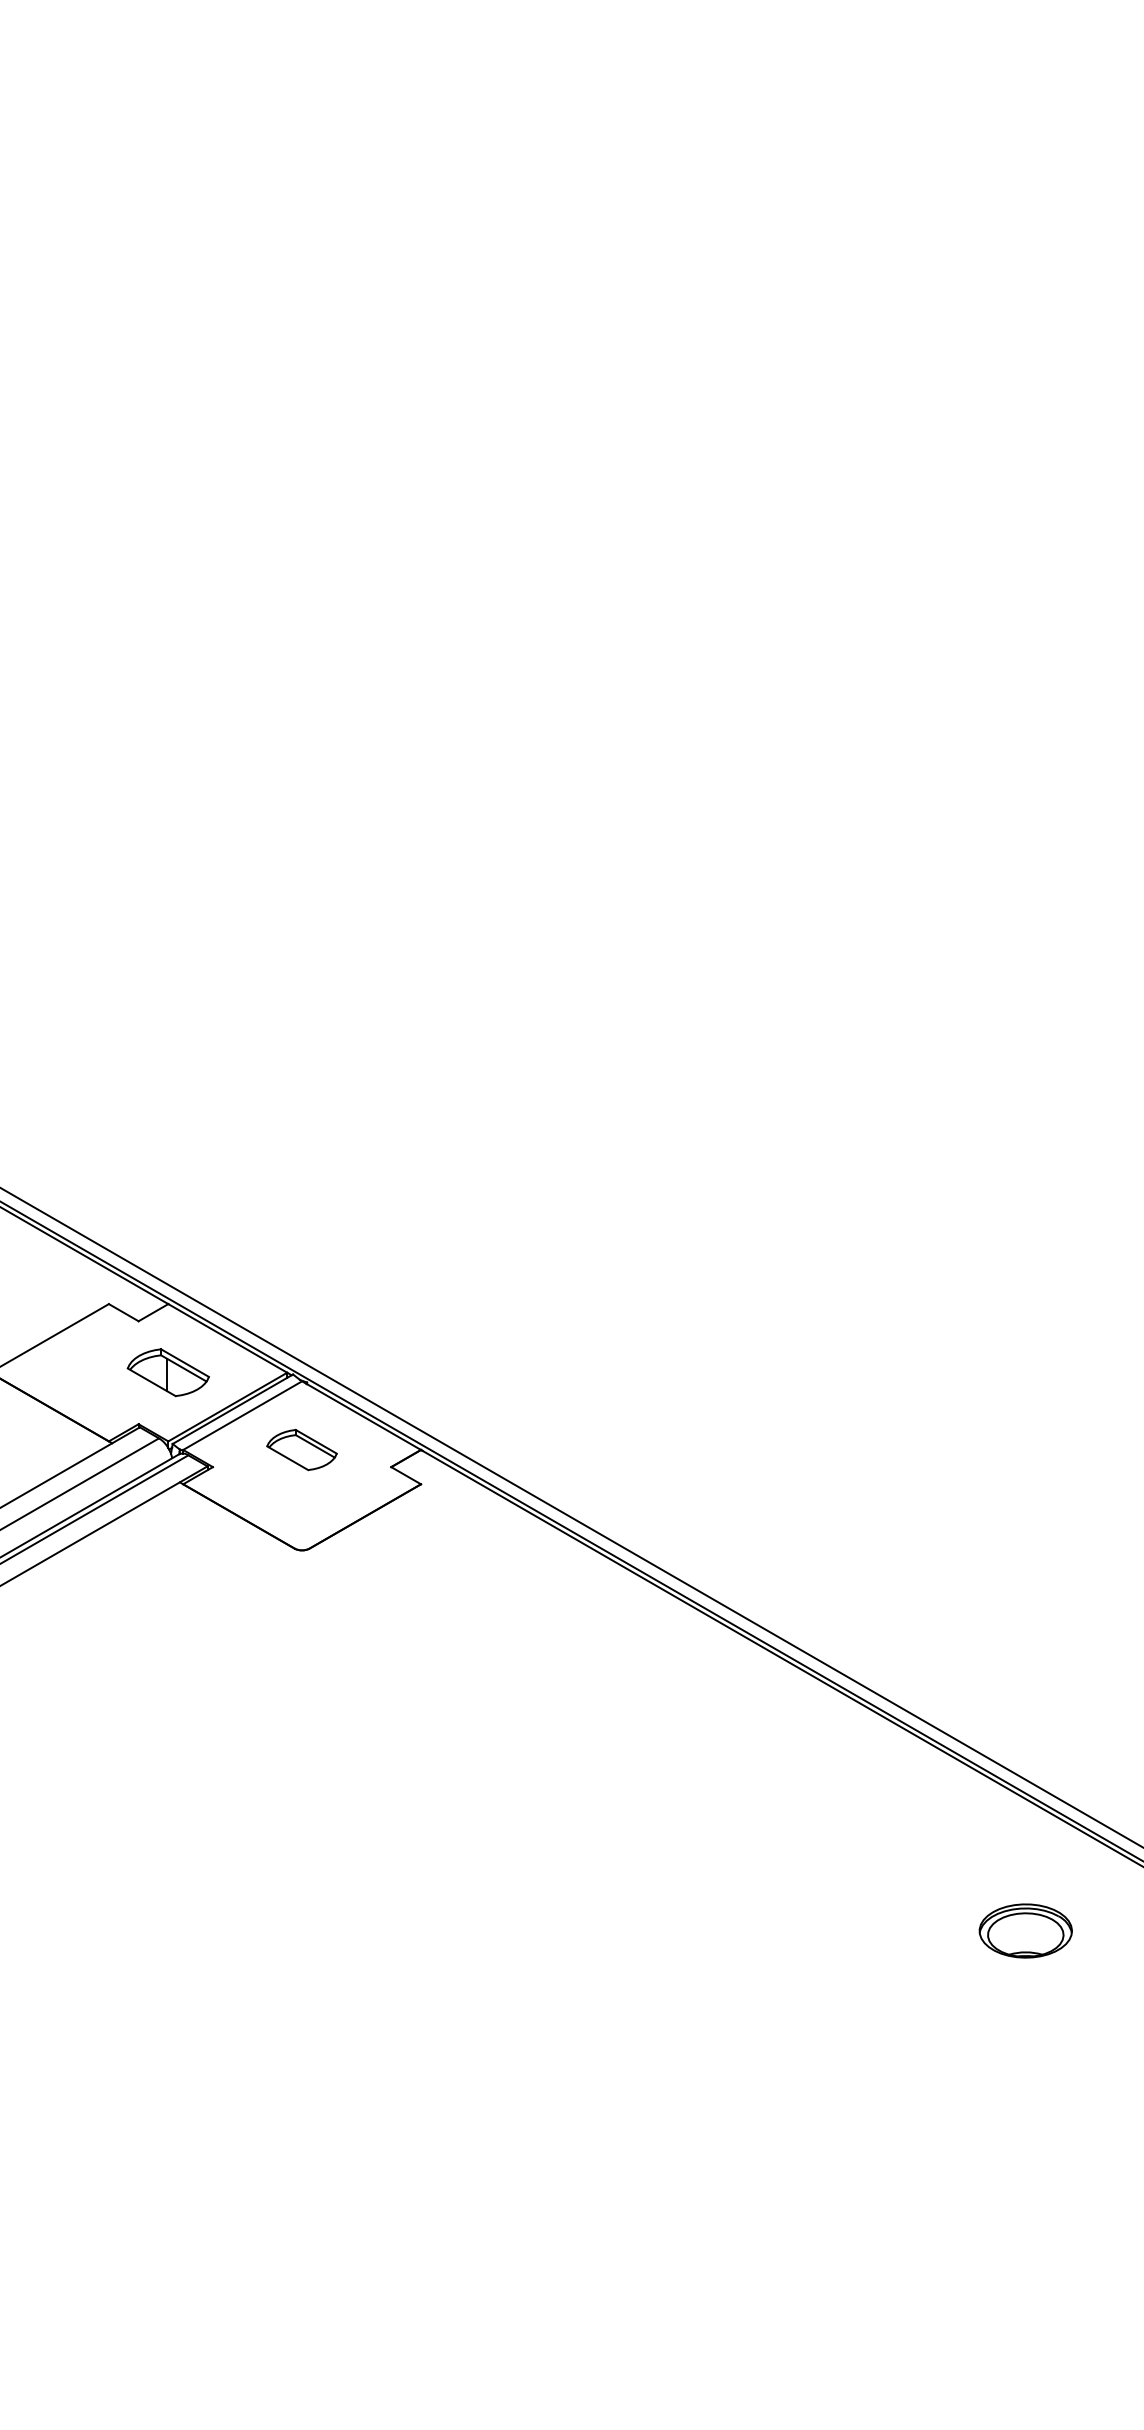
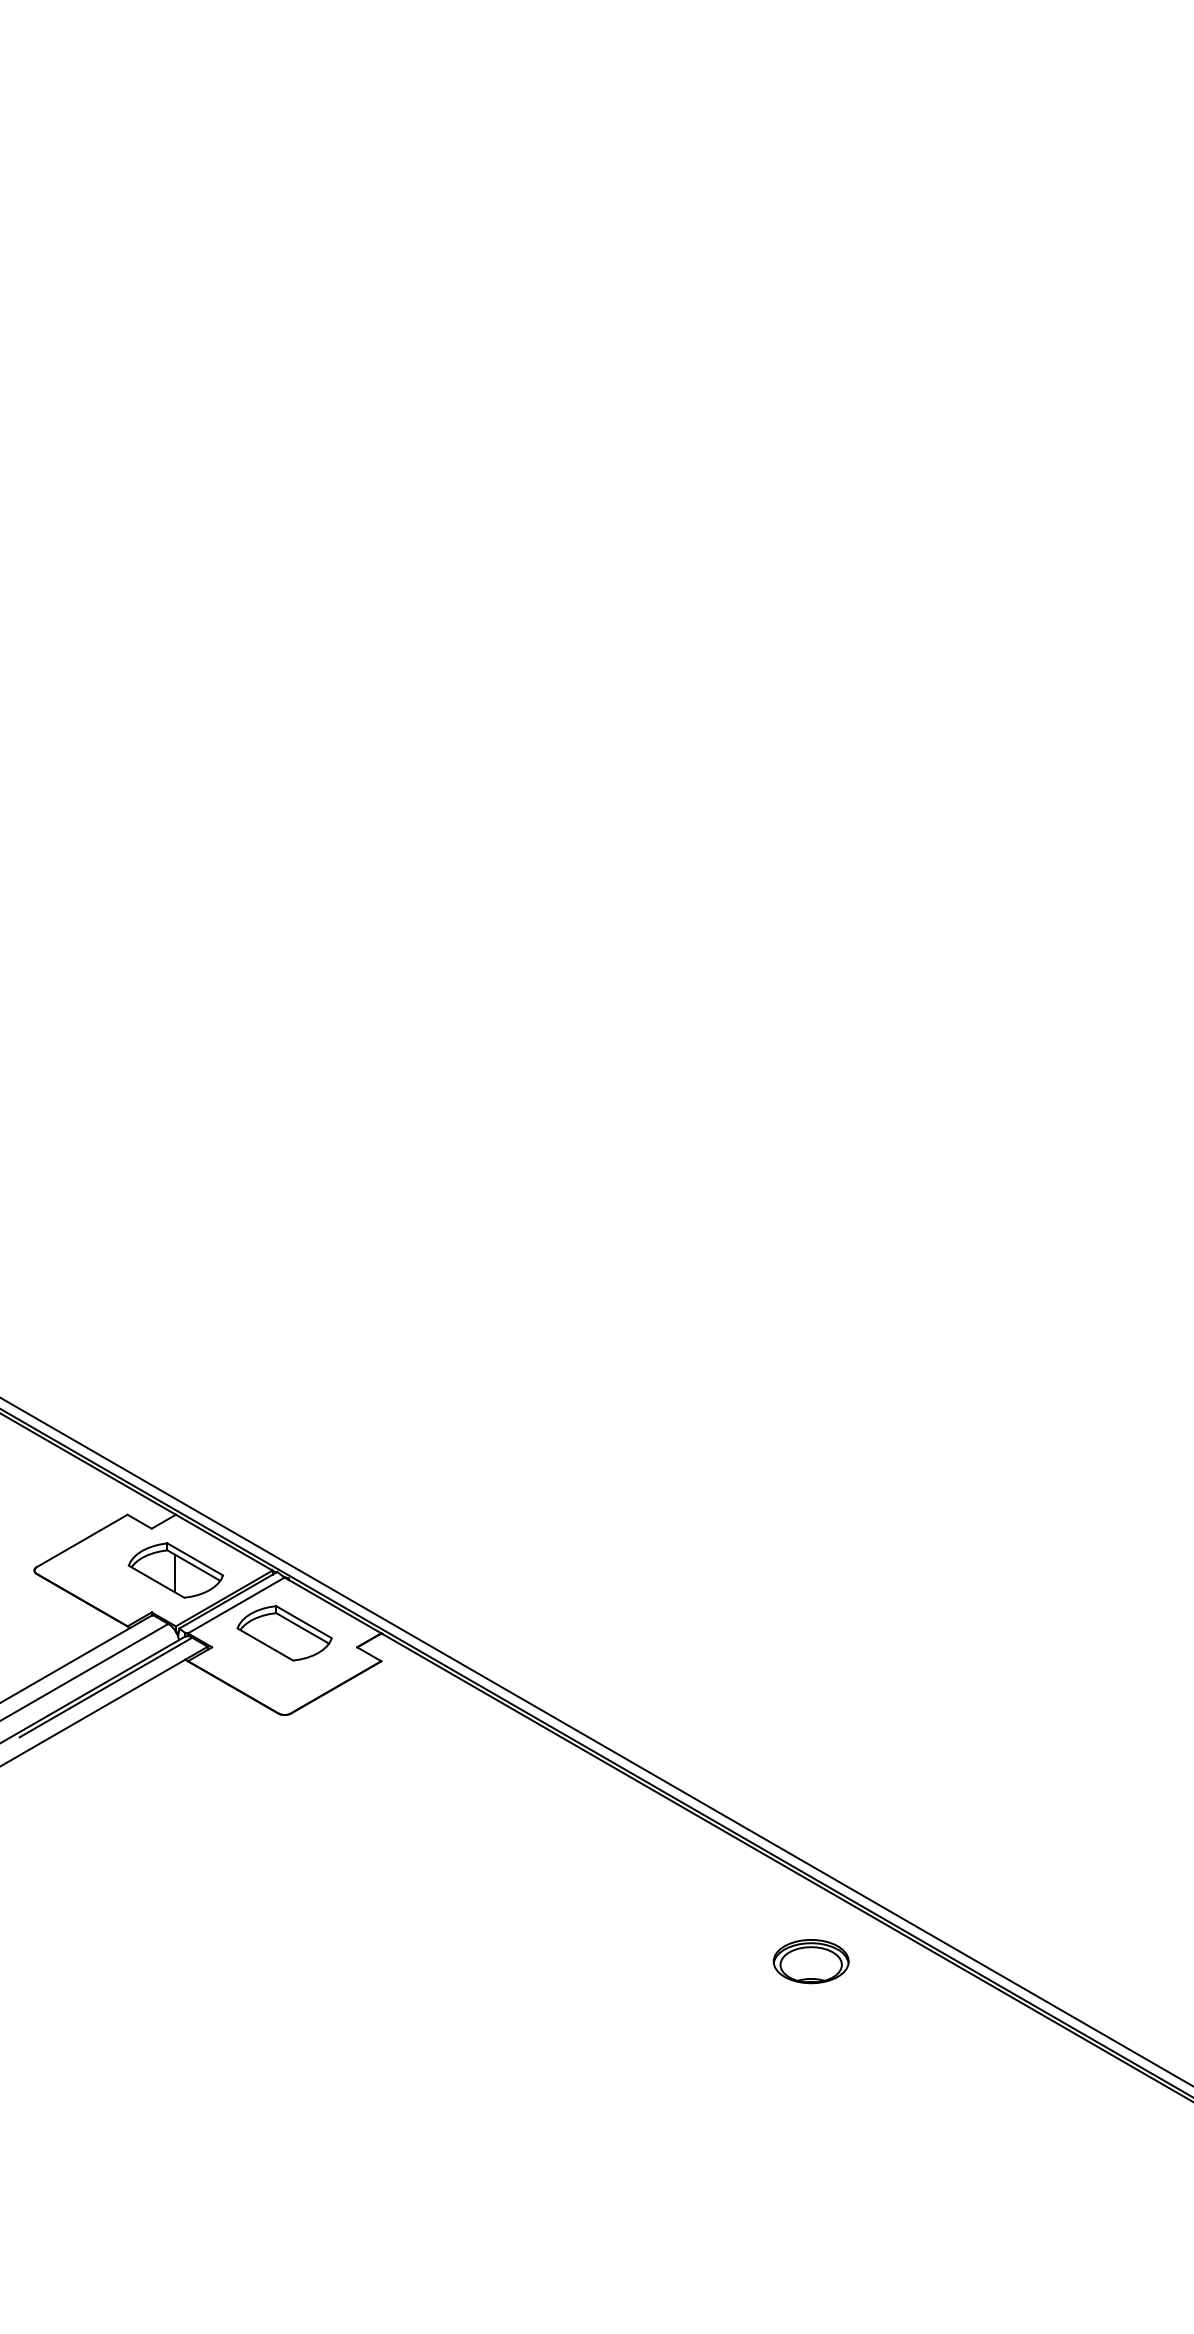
part: (167, 1372) -> (175, 1570), size x1.43
part: (301, 1450) -> (284, 1633), size x1.67
part: (1024, 1930) -> (810, 1961), moved

